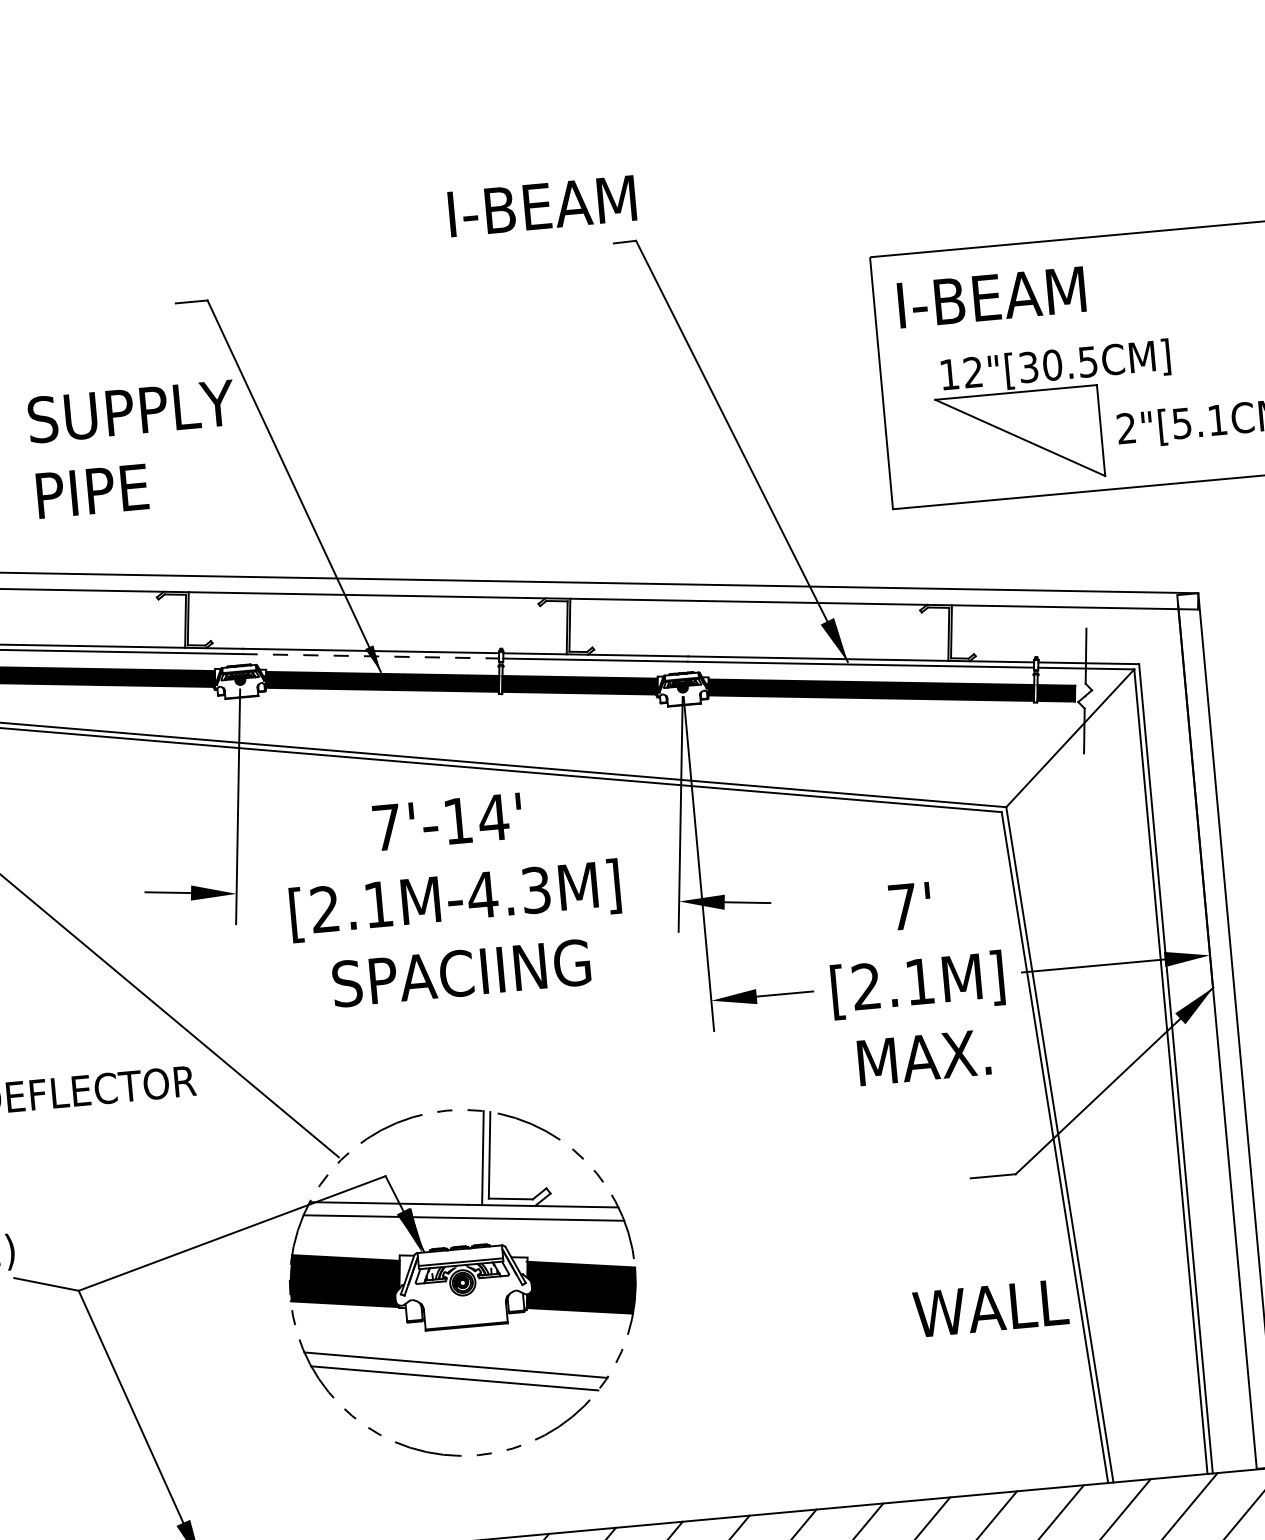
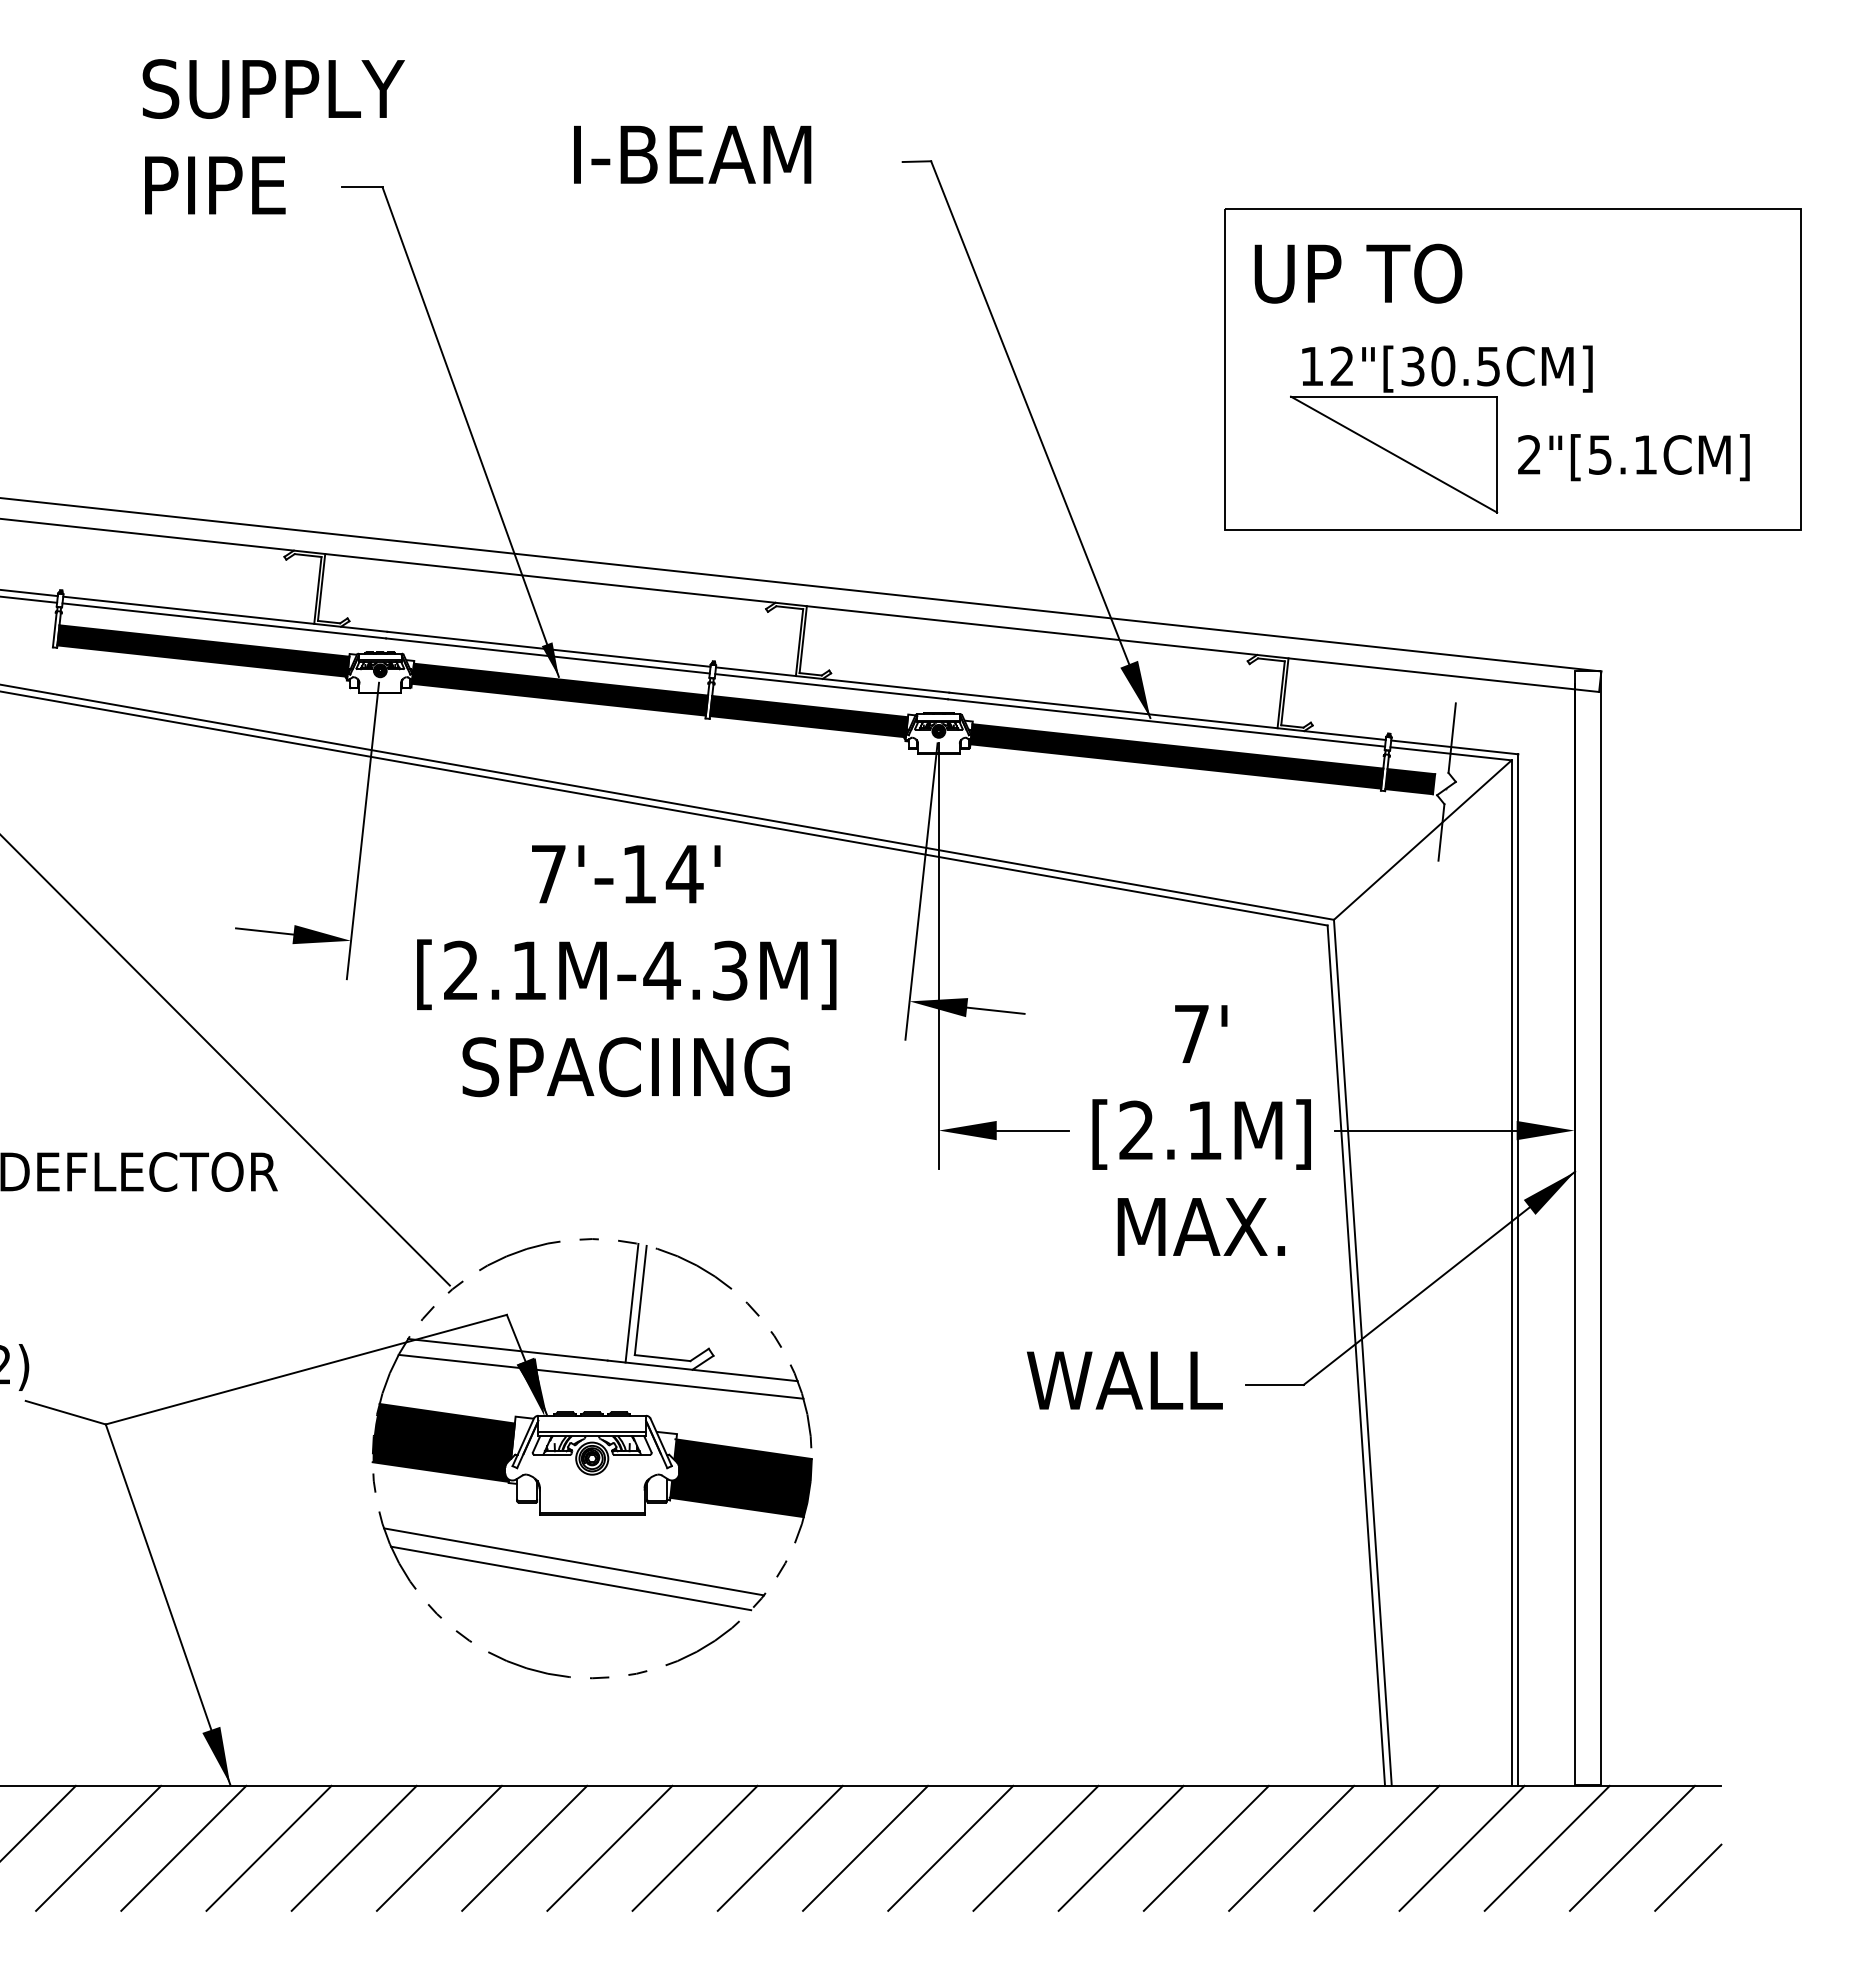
text: (542, 206) -> (692, 154), moved
text: (991, 297) -> (1373, 273), I-BEAM -> UP TO
text: (134, 448) -> (273, 136), moved
line: (370, 655) -> (547, 655), dashed -> solid
text: (990, 1308) -> (1124, 1380), moved

